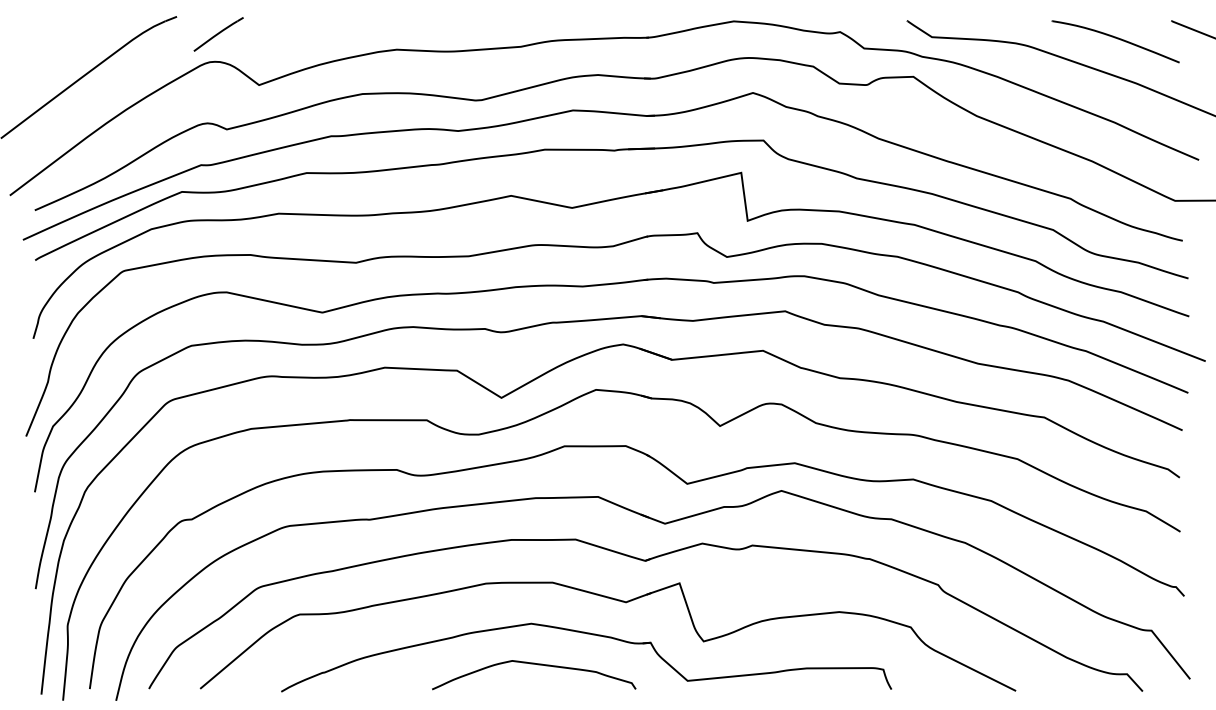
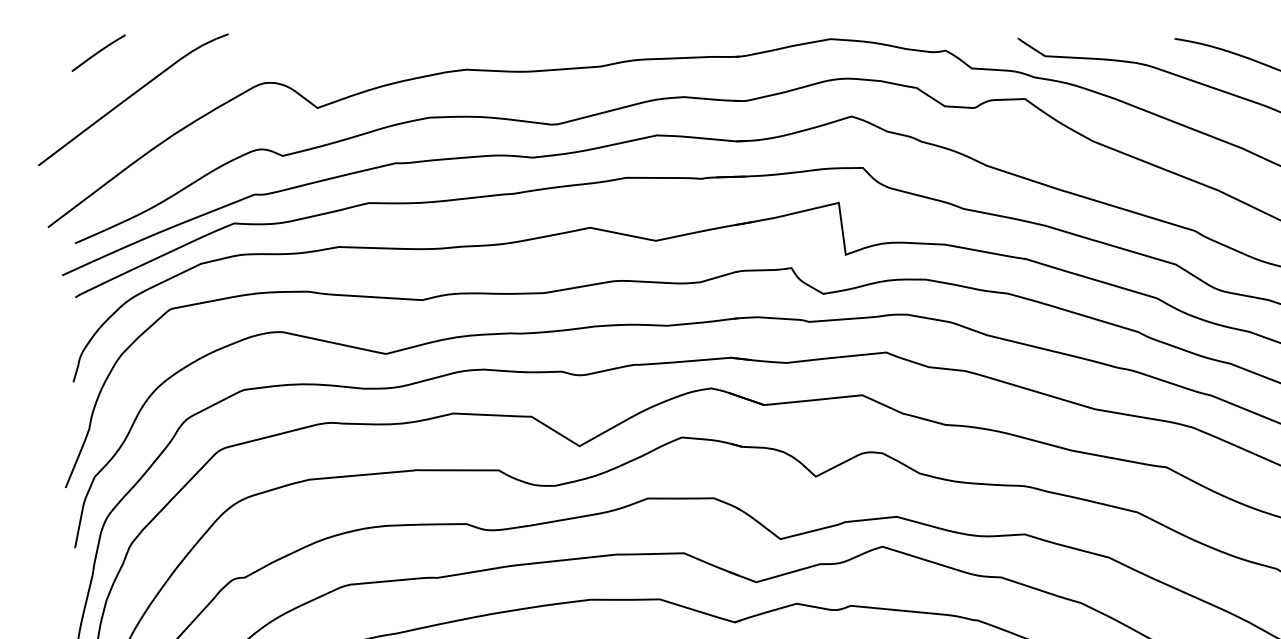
line: (218, 34) -> (98, 53), moved

